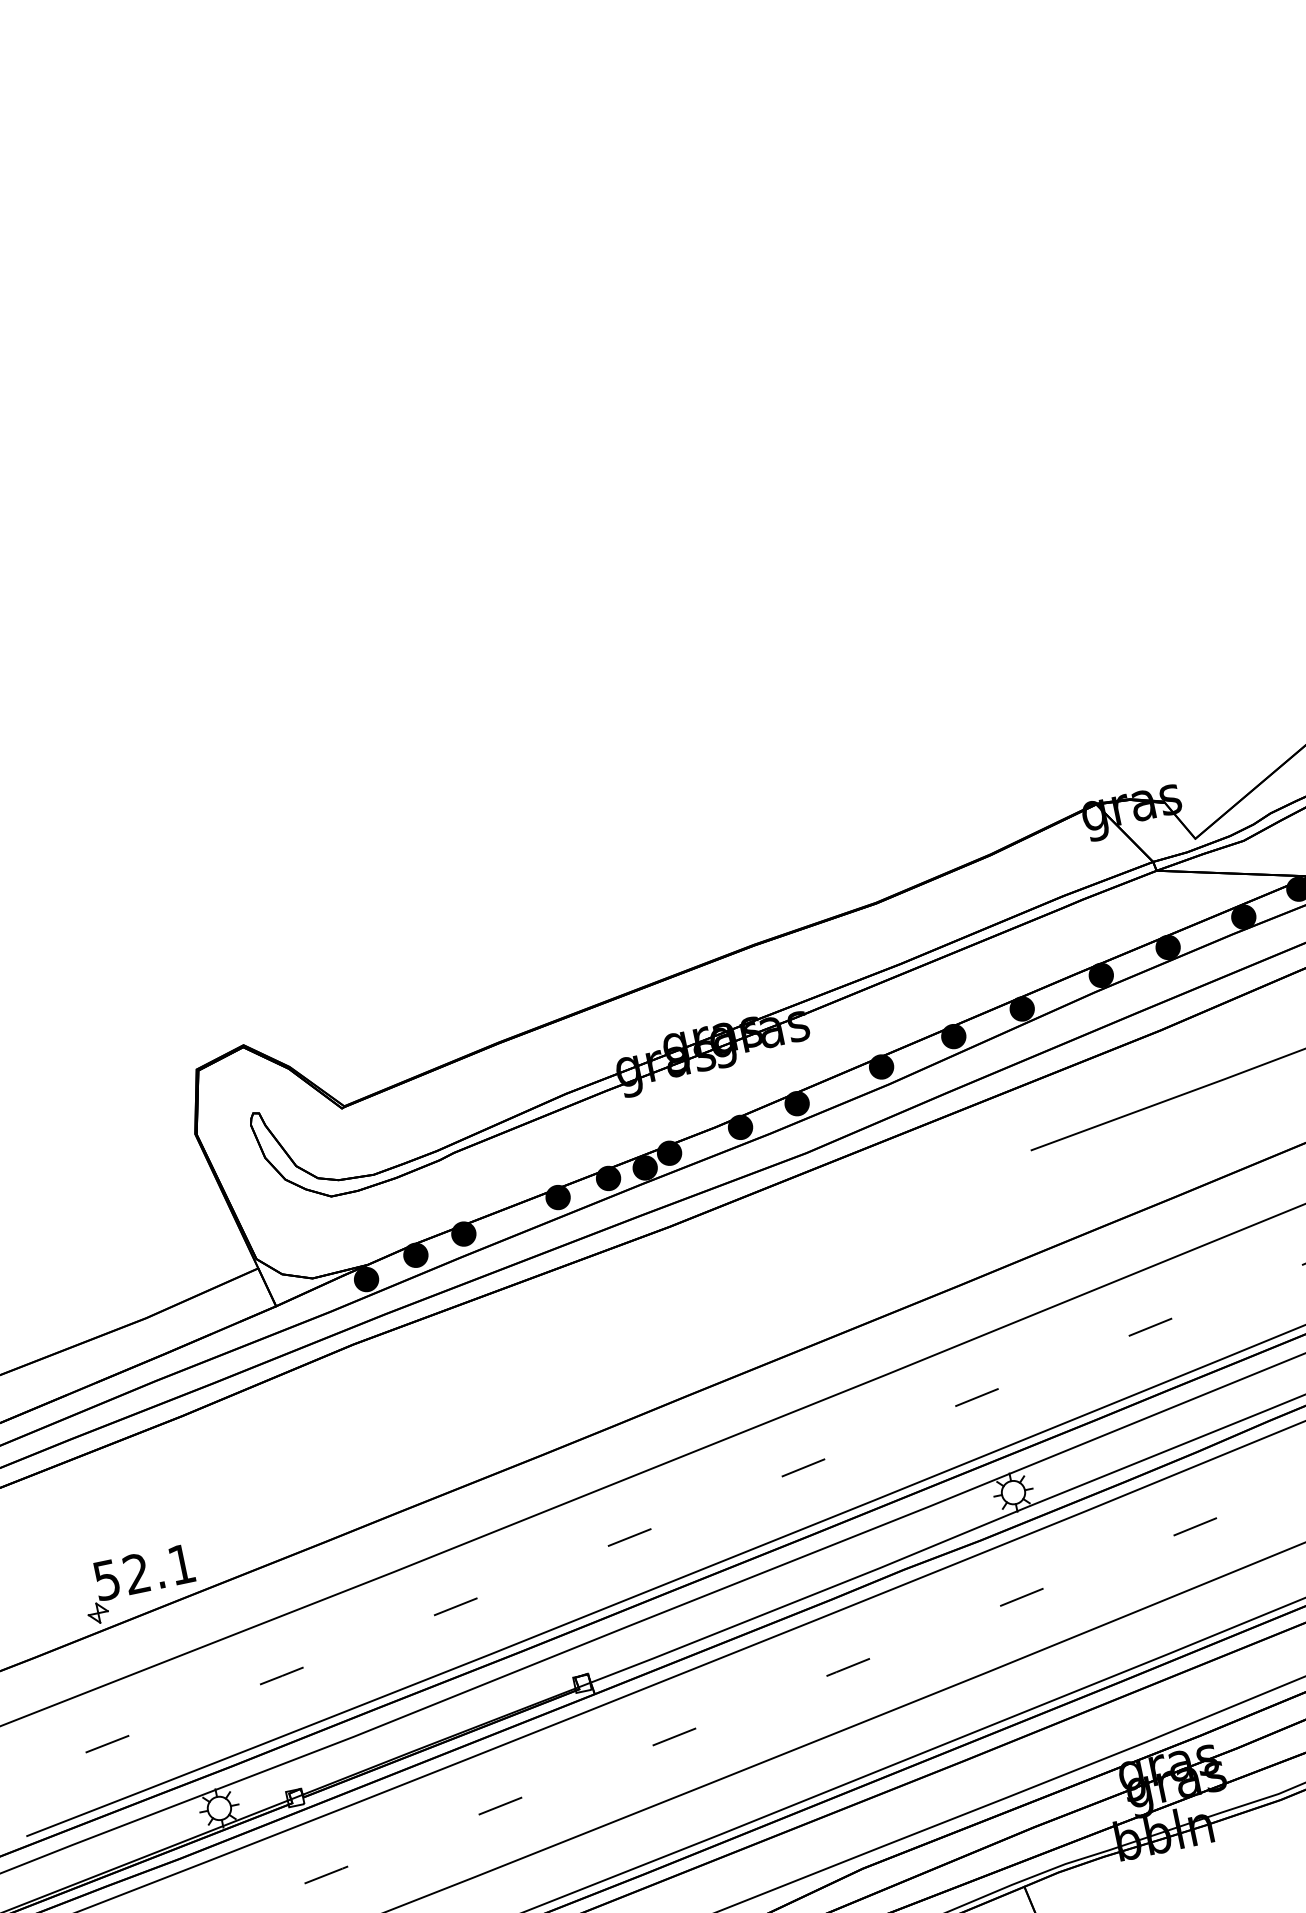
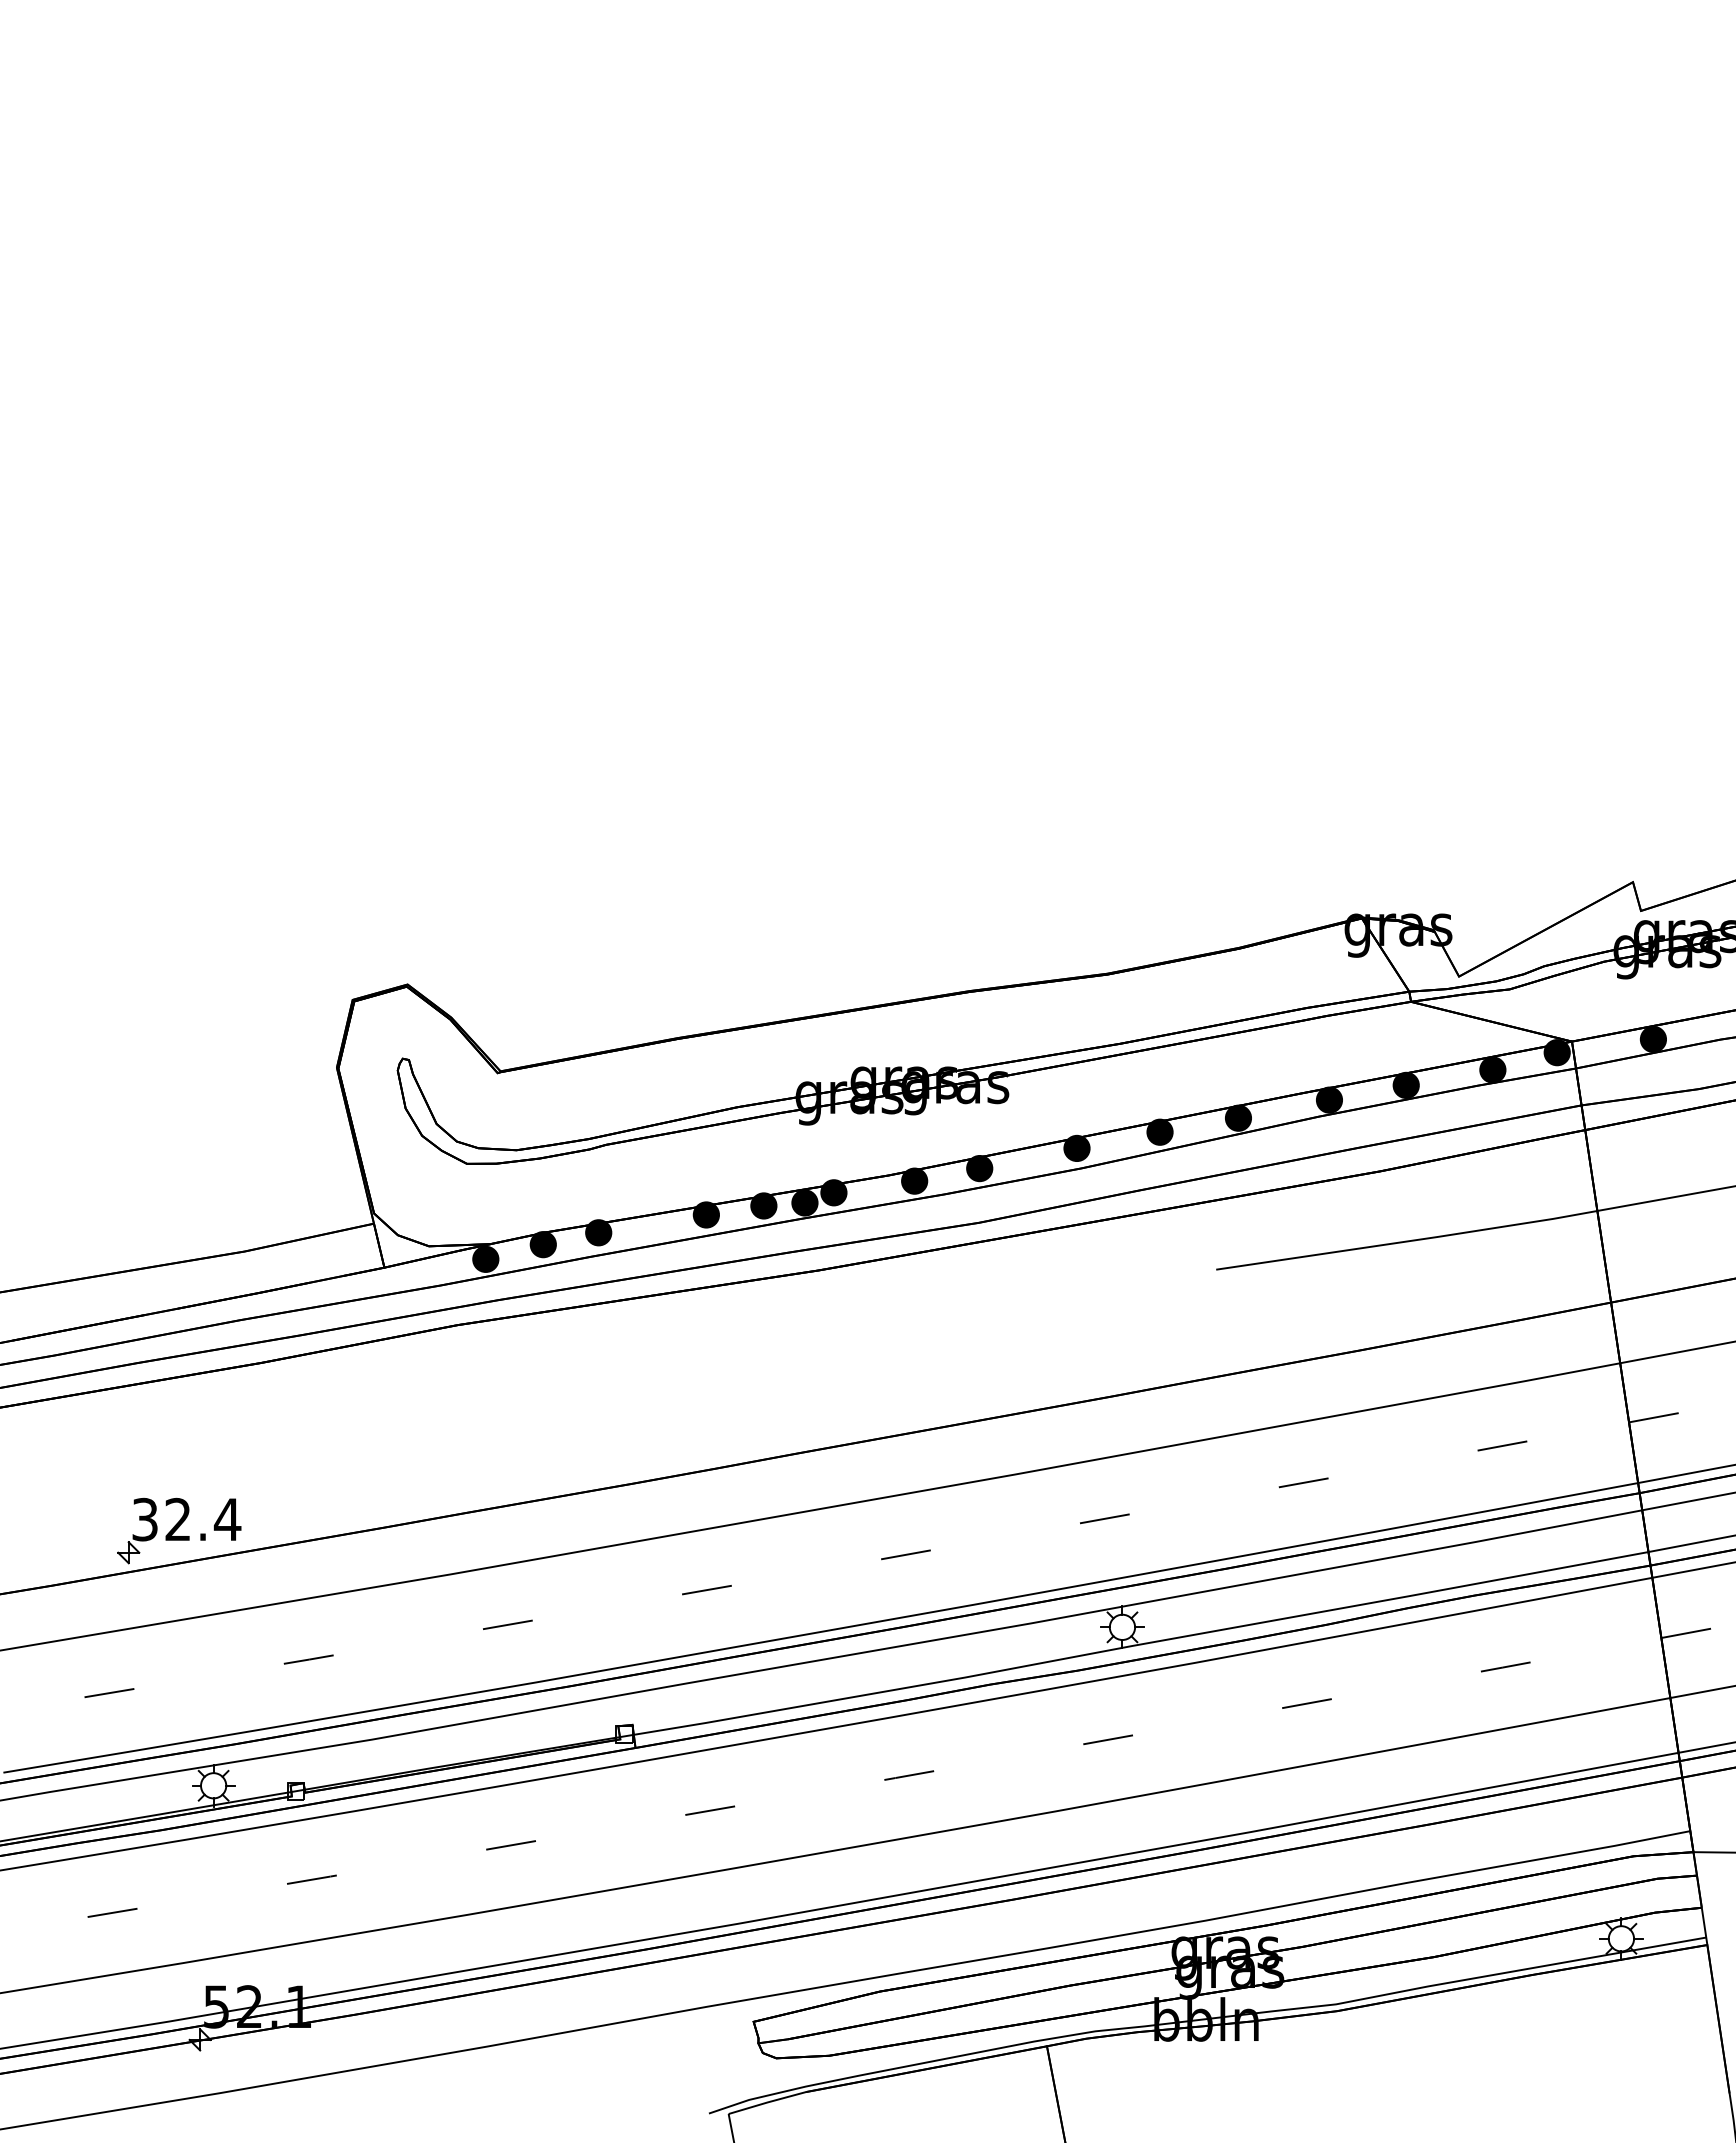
text: (145, 1571) -> (187, 1518), 52.1 -> 32.4

